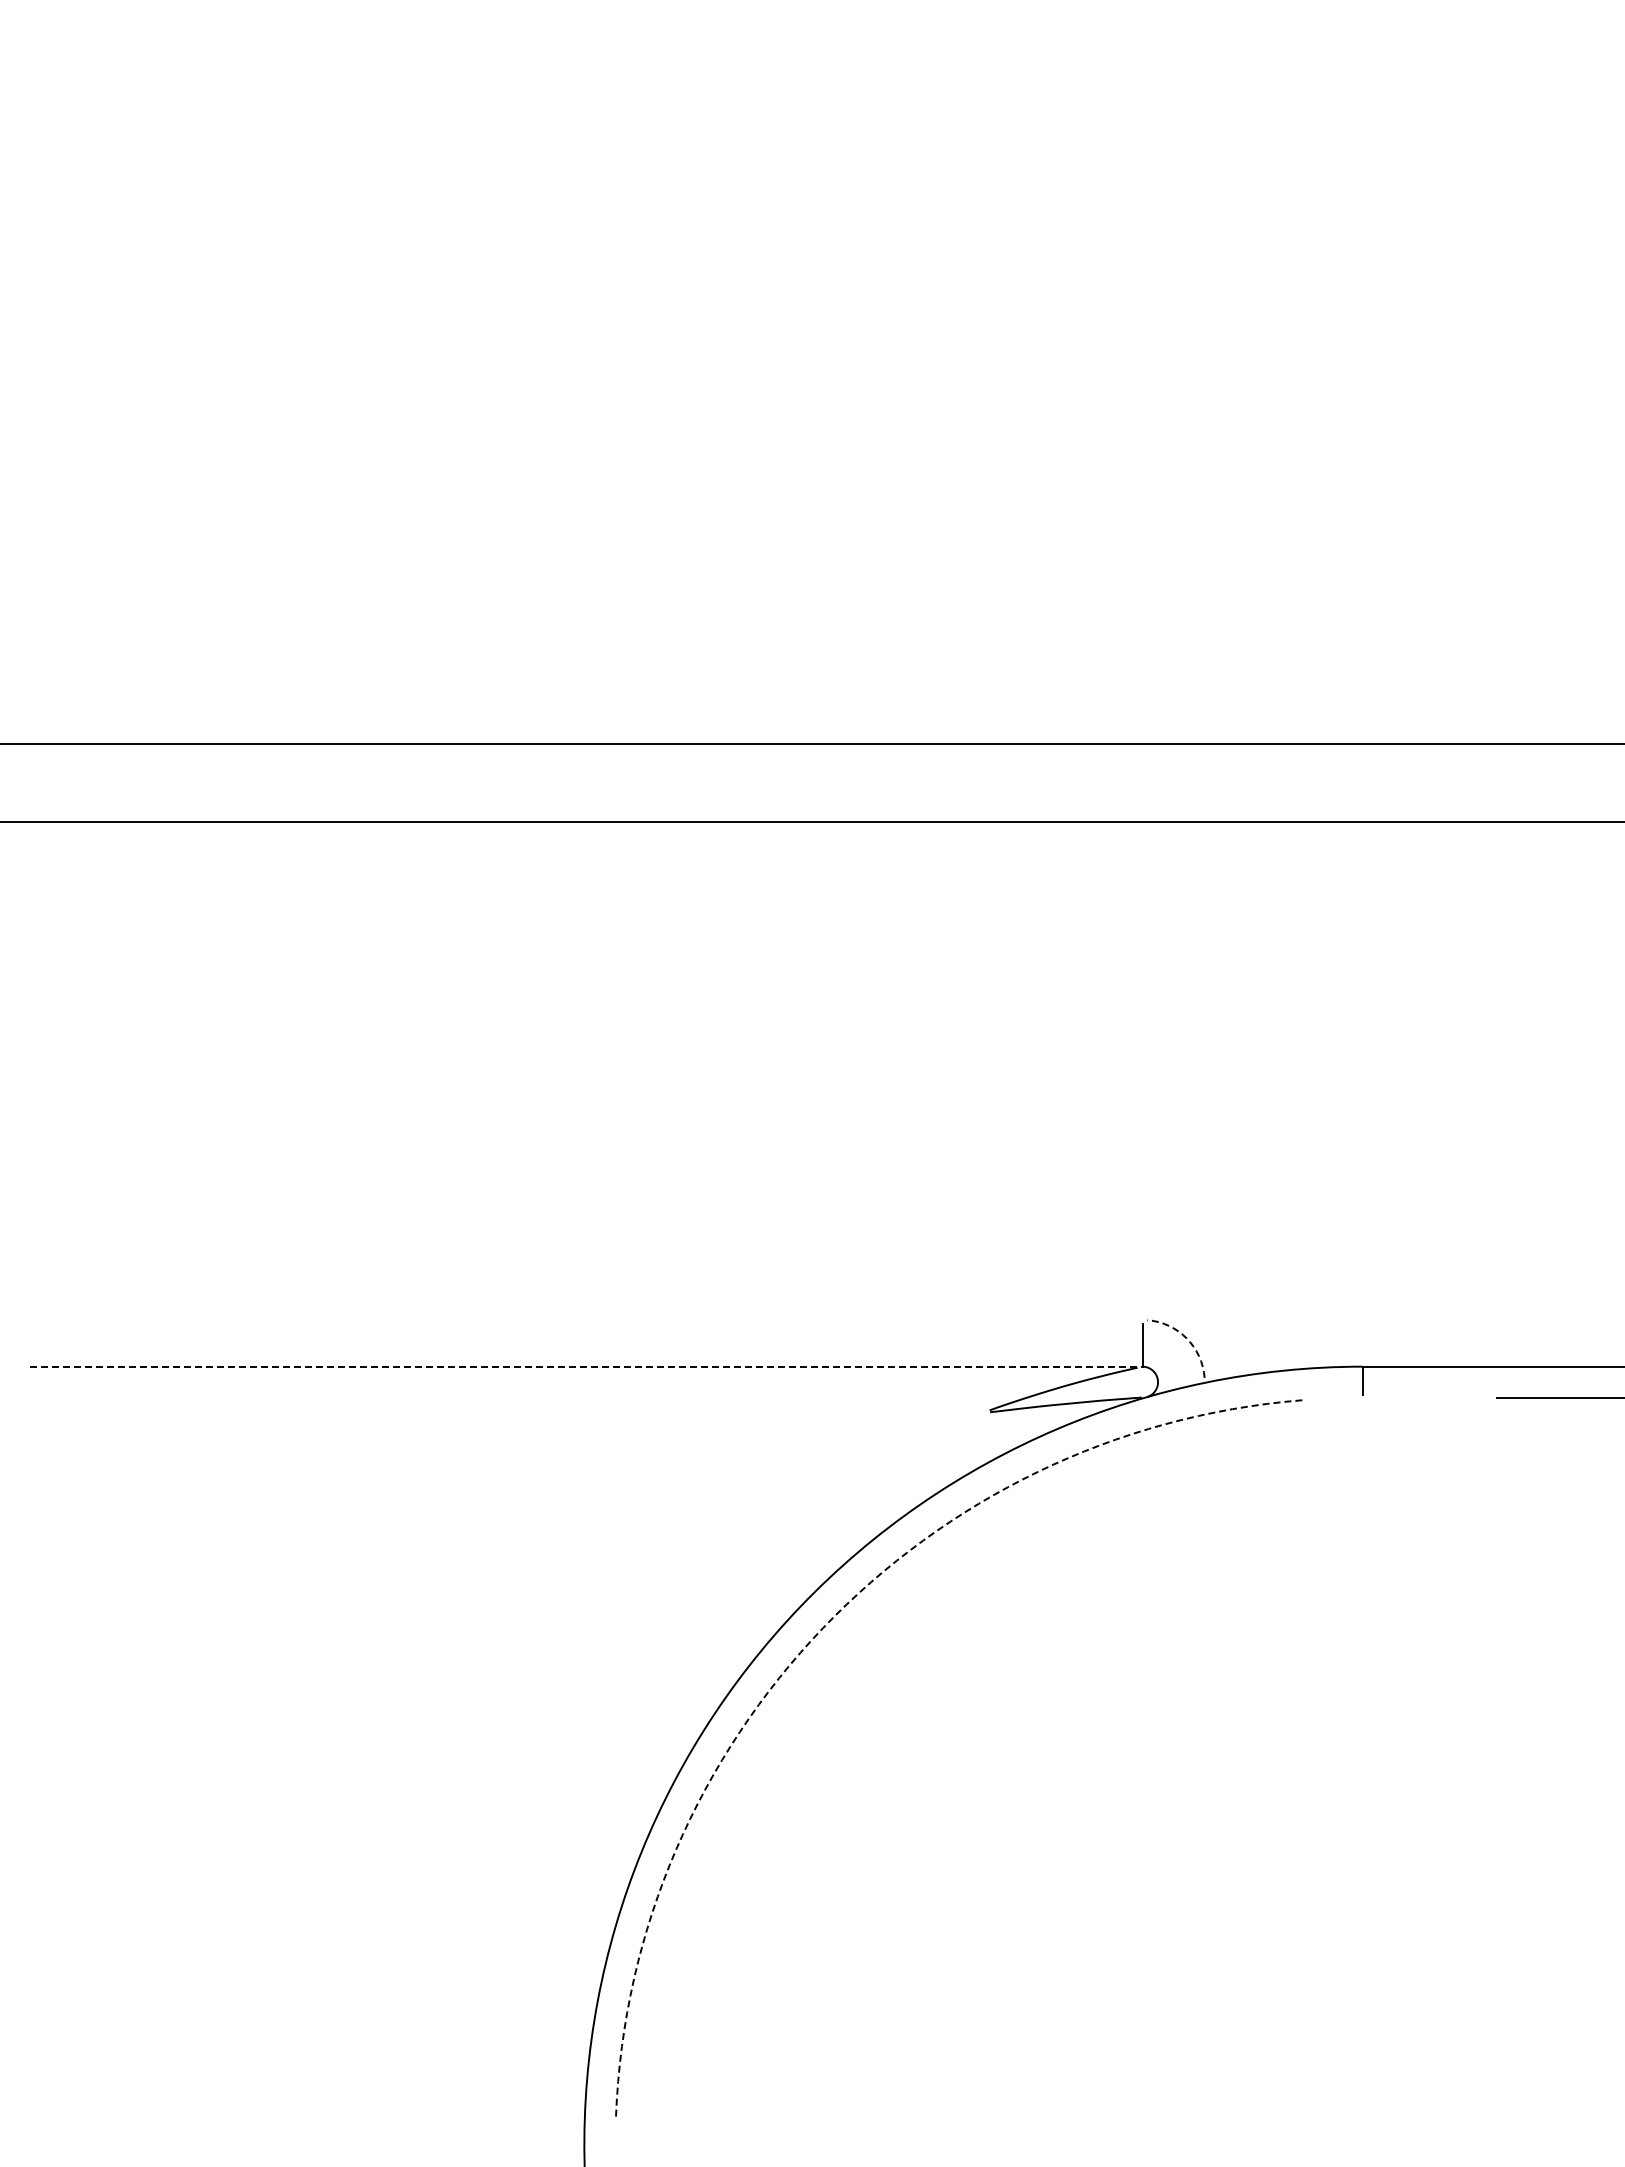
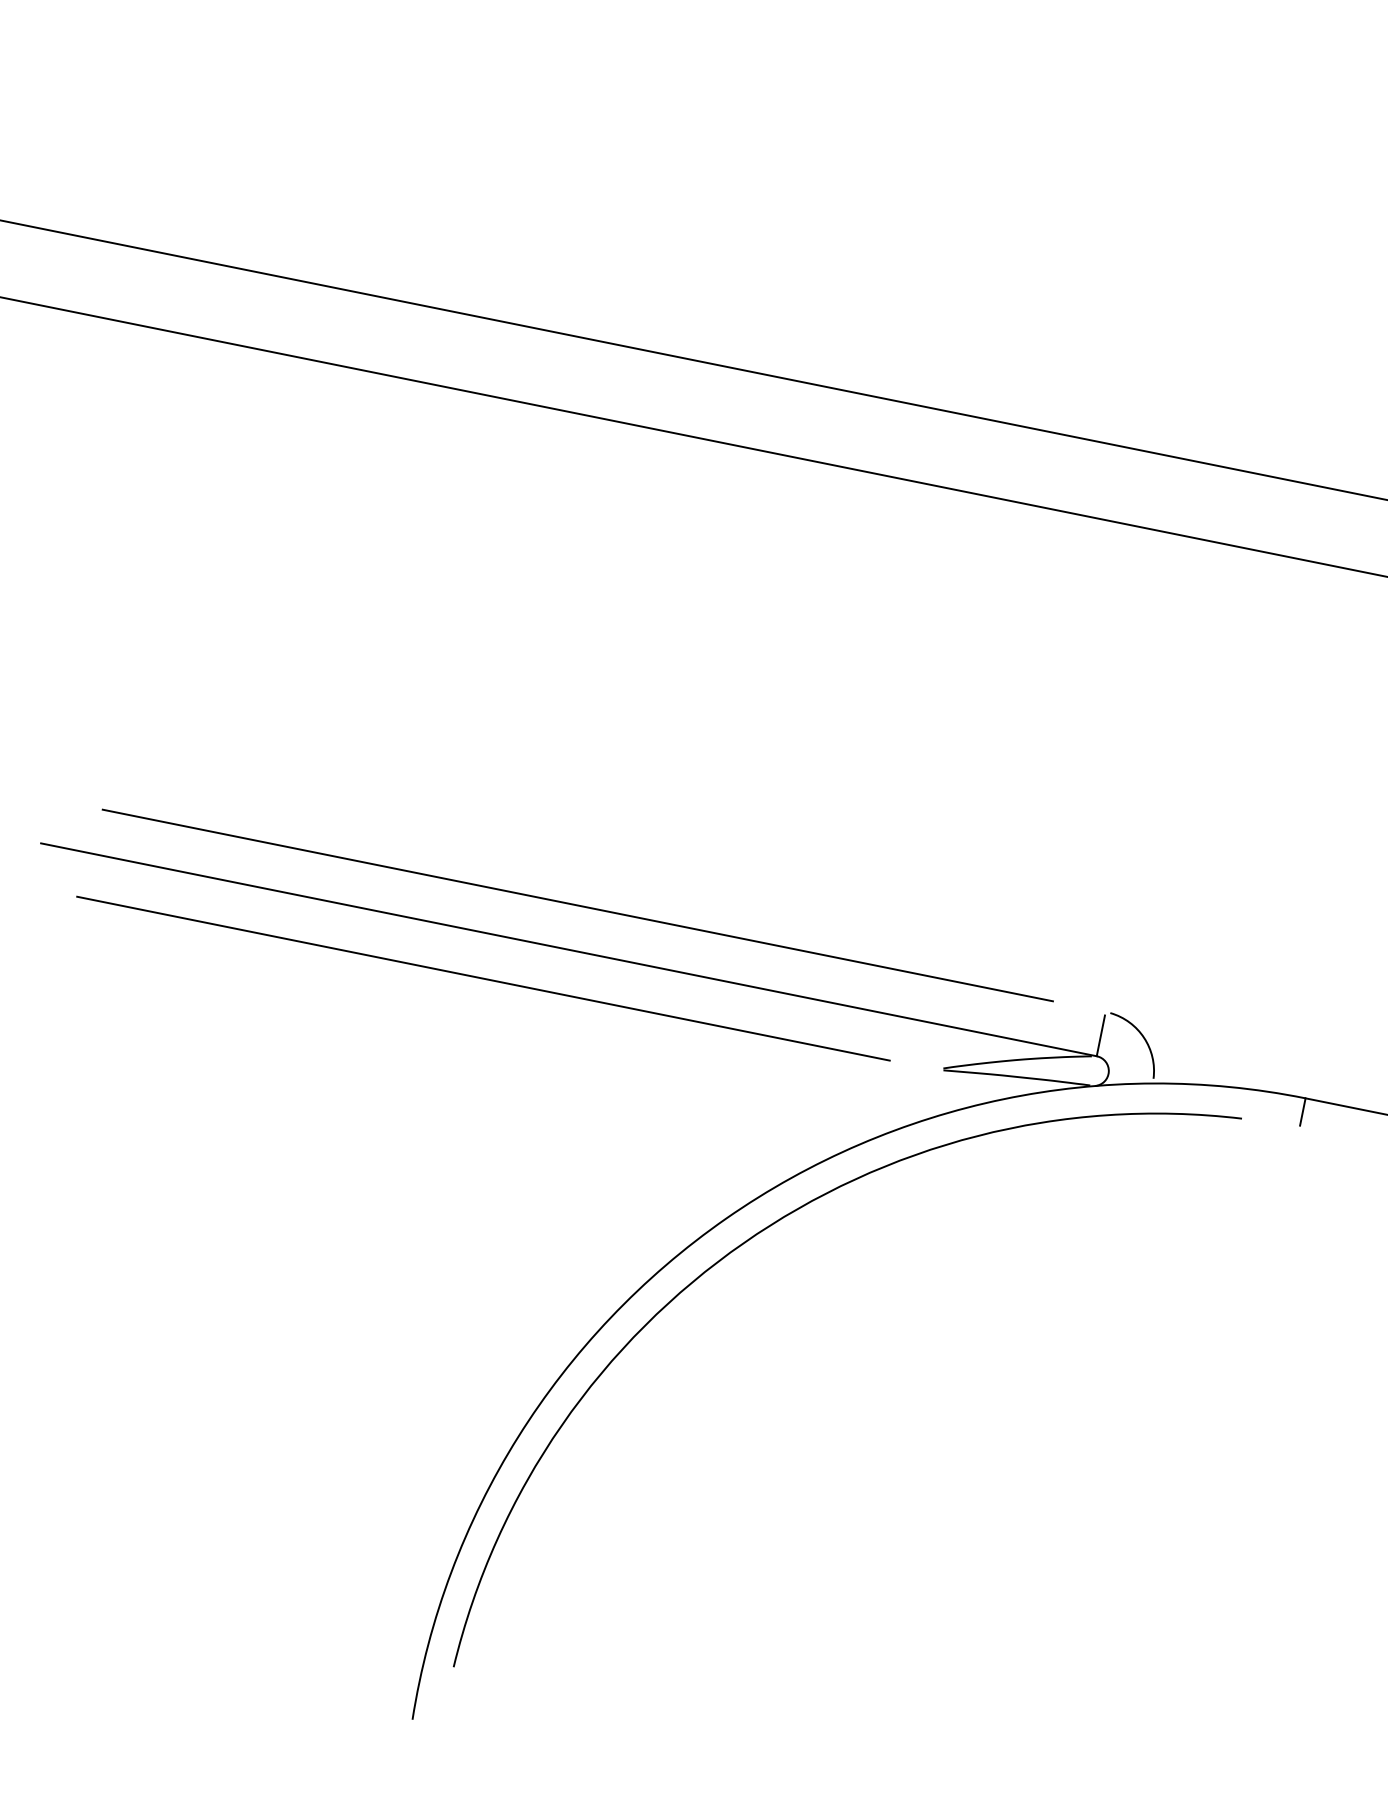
line: (585, 1319) -> (577, 904), added
arc: (1186, 1338) -> (1143, 1037), dashed -> solid
line: (586, 1366) -> (569, 949), dashed -> solid
line: (505, 1413) -> (483, 978), added
arc: (823, 1628) -> (743, 1243), dashed -> solid

